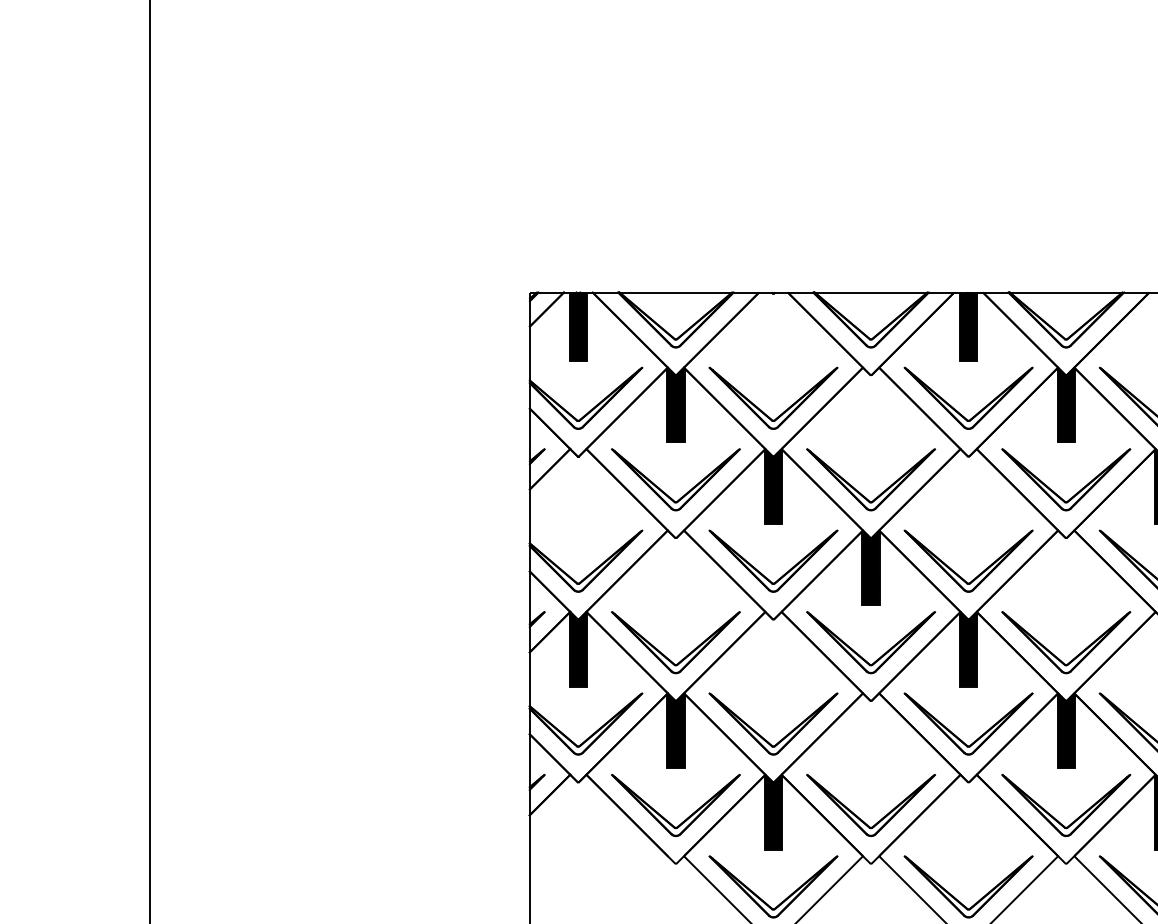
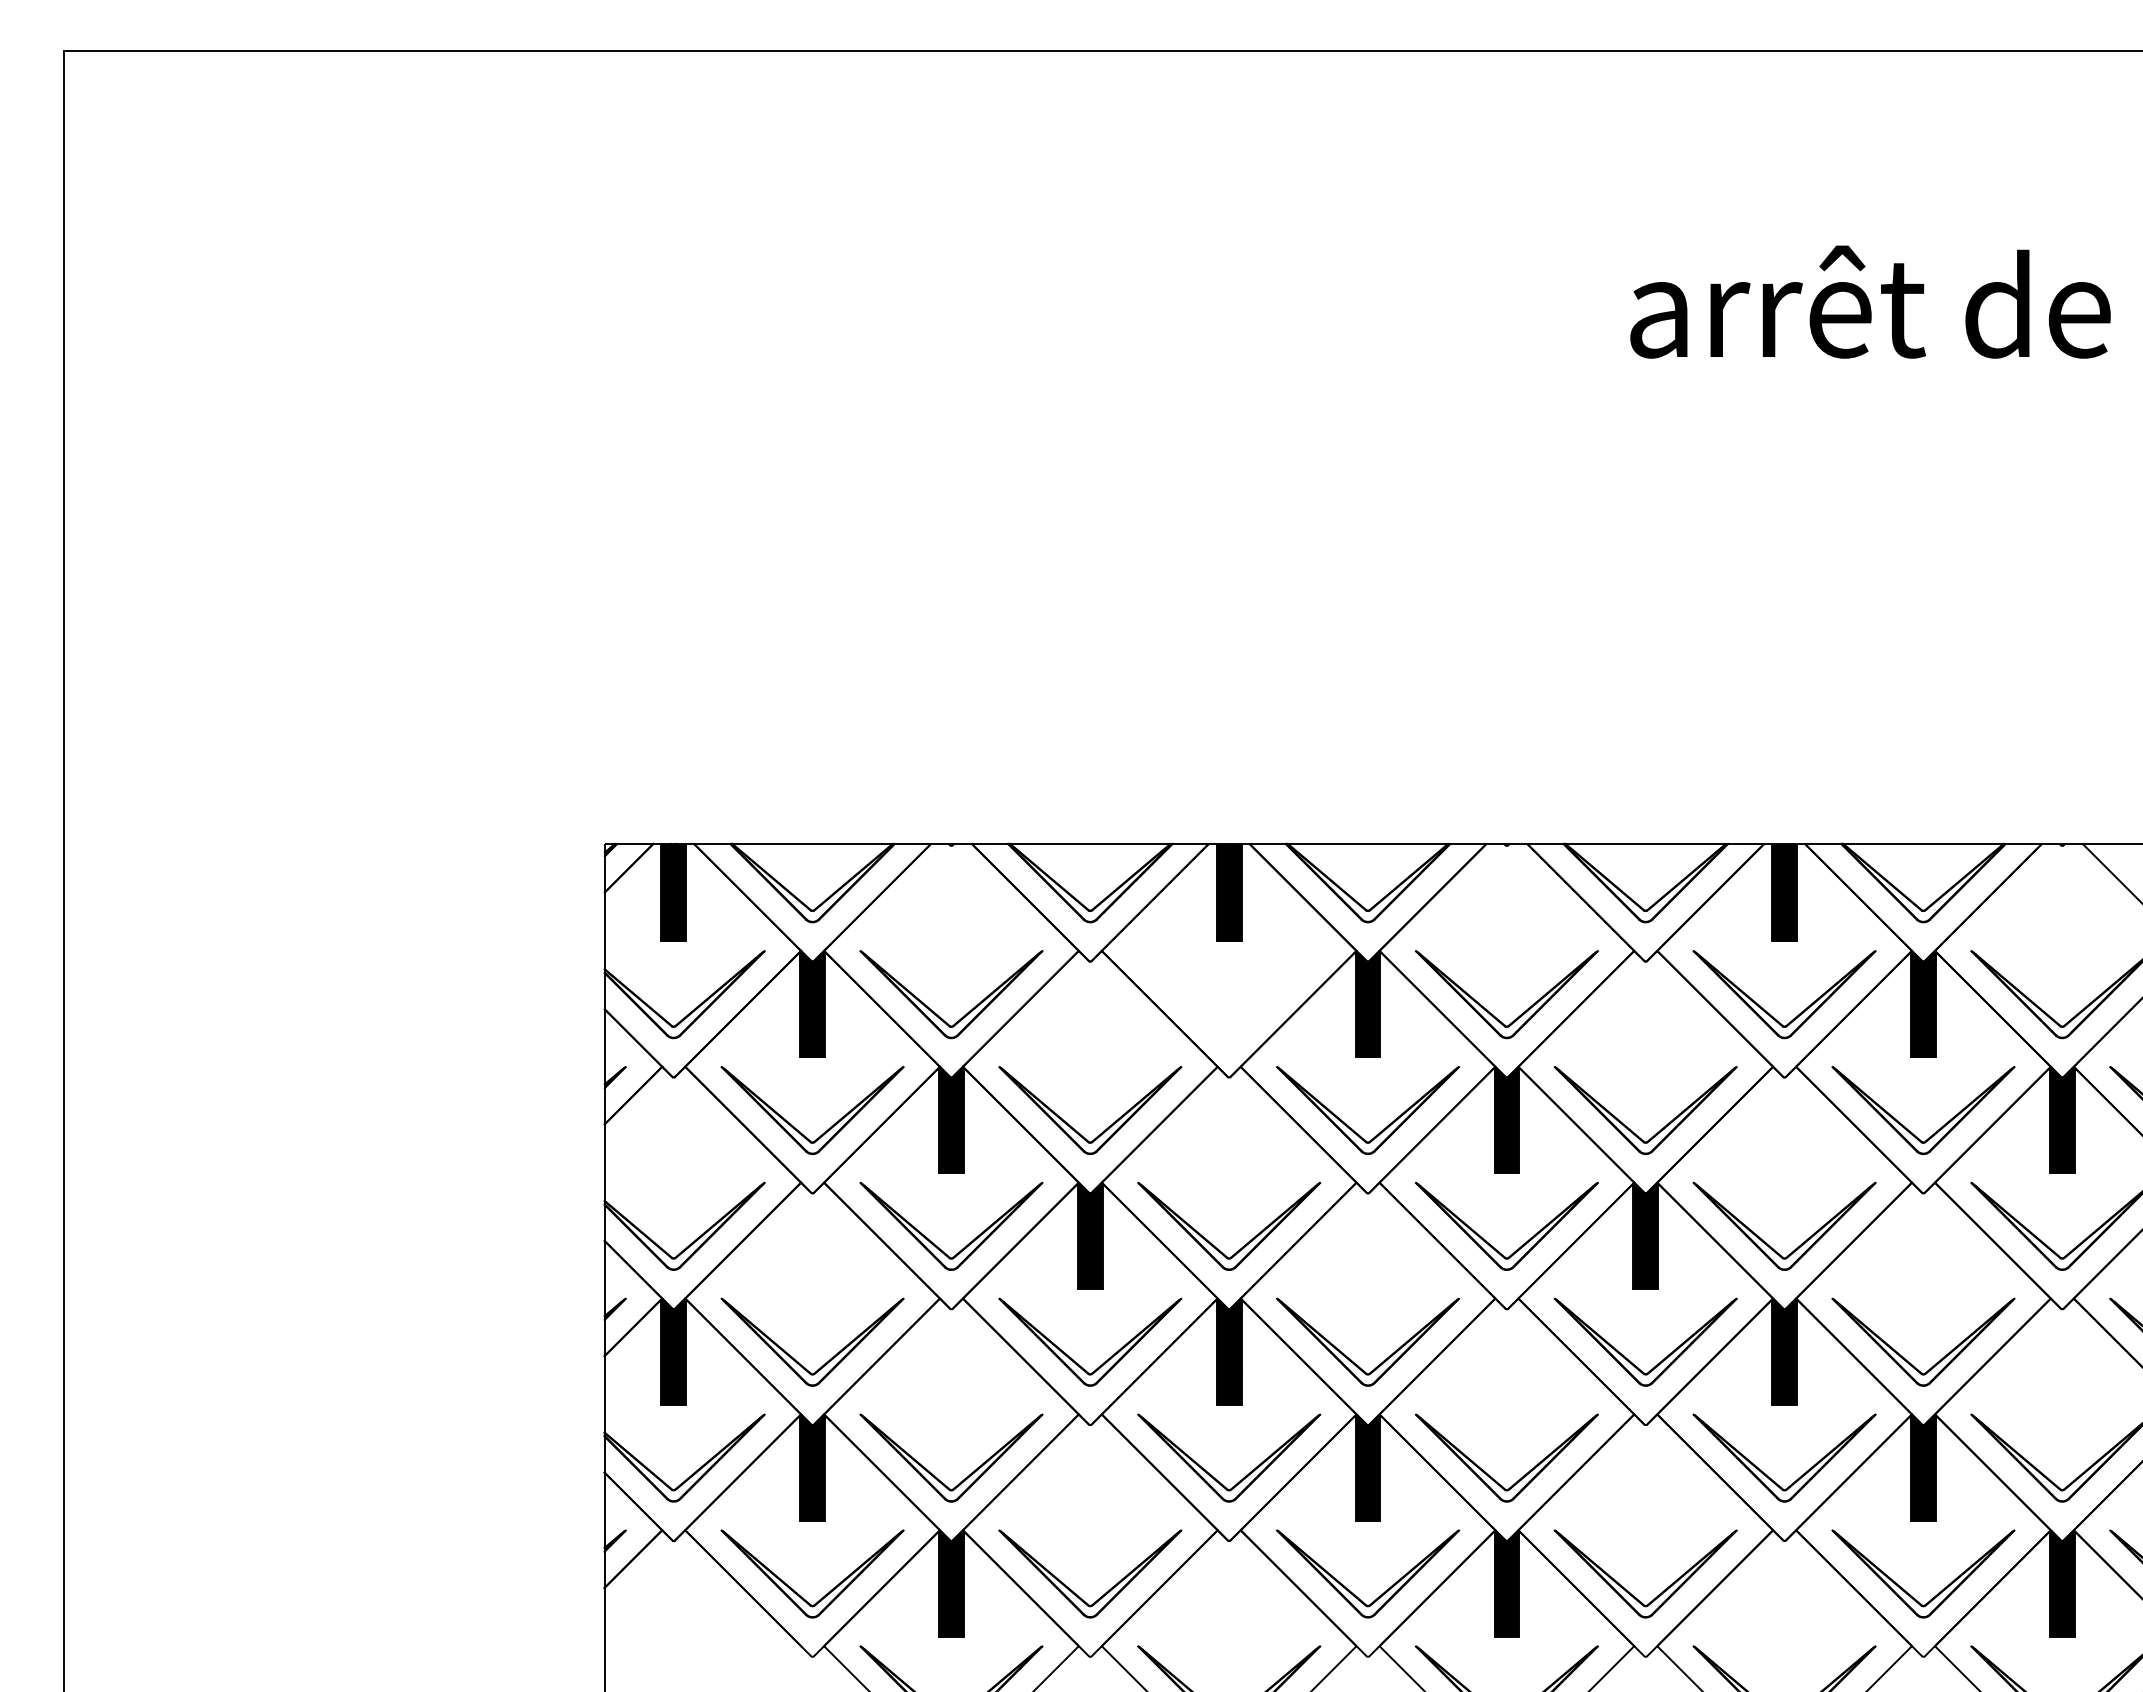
part: (978, 412) -> (1242, 1014), removed

